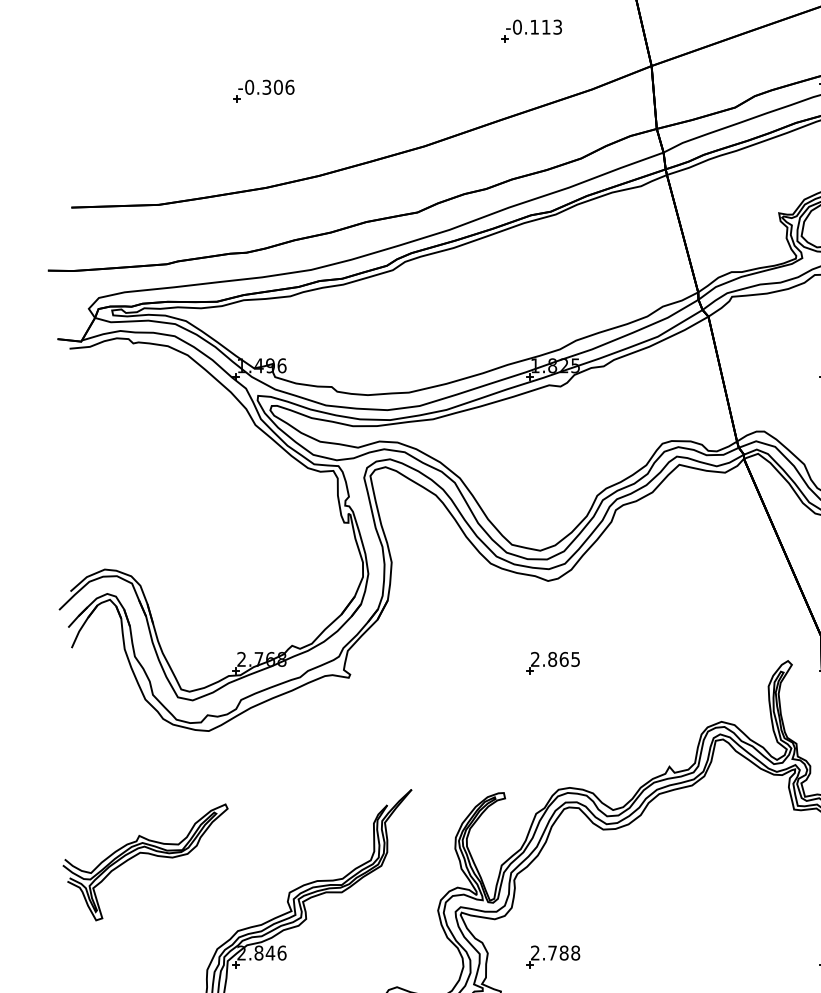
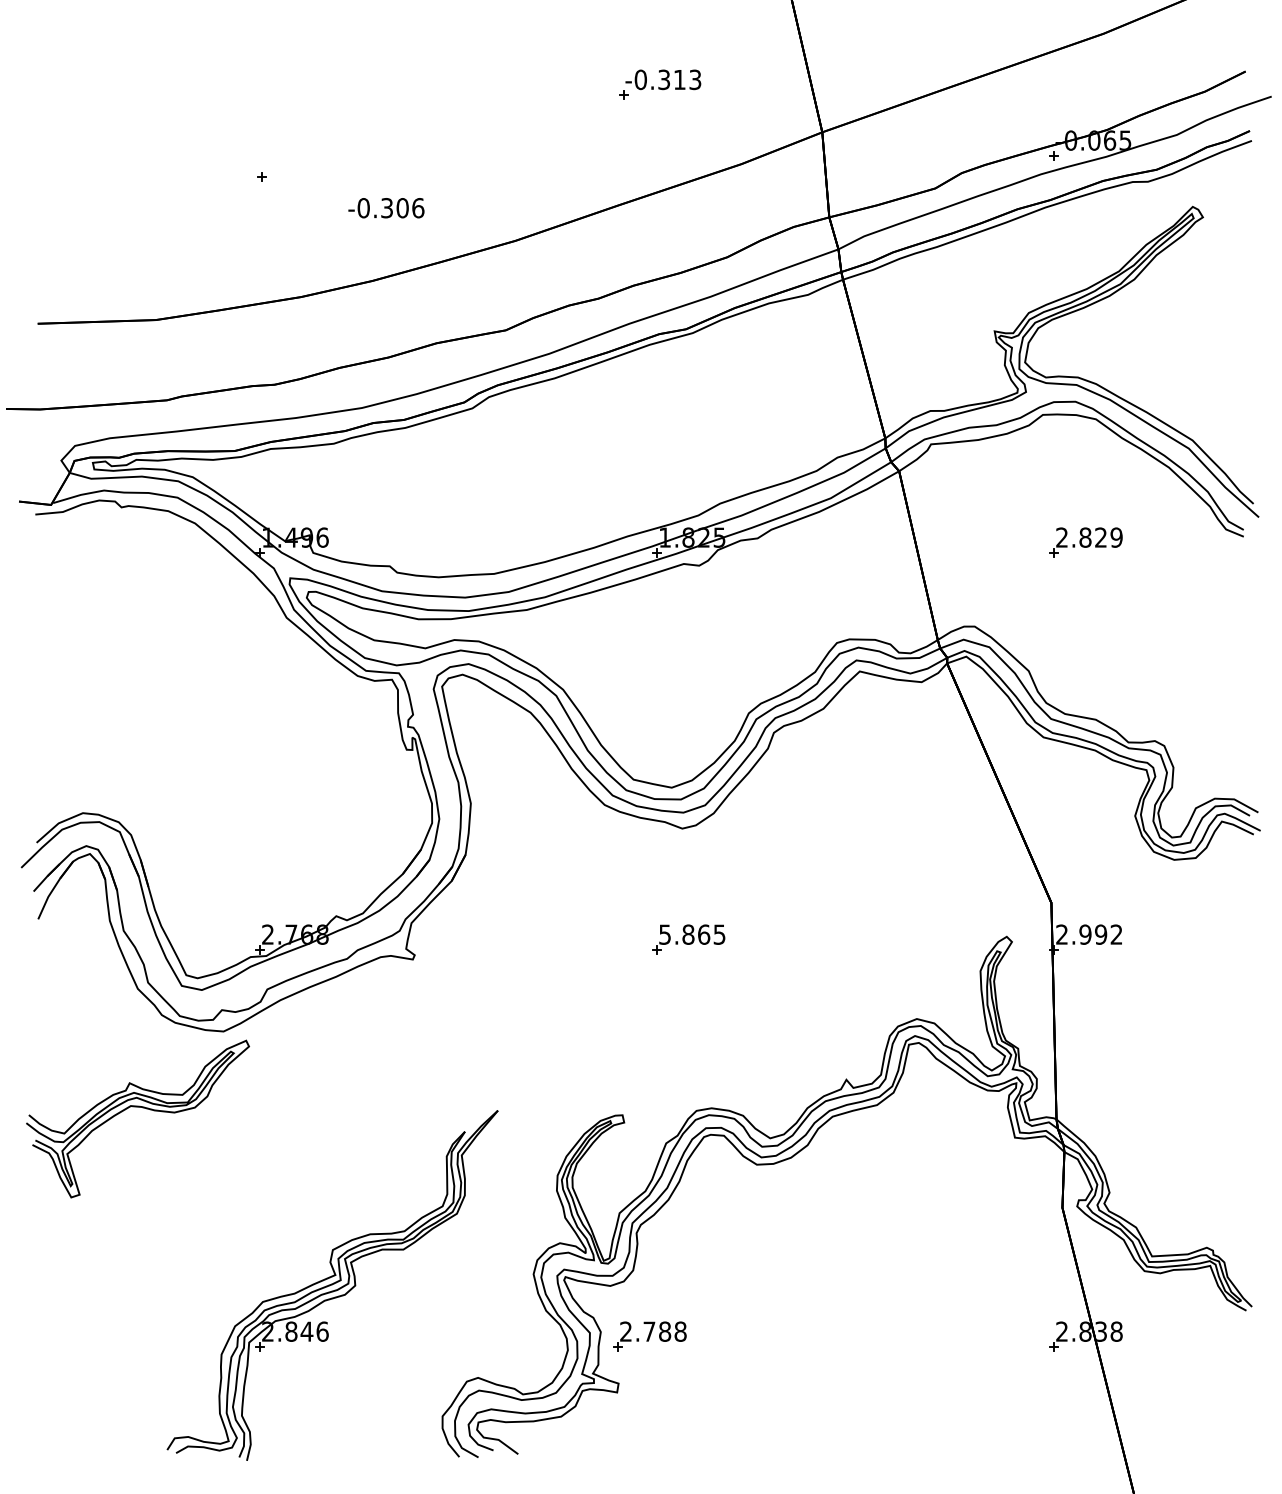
text: (534, 26) -> (663, 79), -0.113 -> -0.313
text: (266, 87) -> (386, 208), moved
text: (534, 659) -> (664, 934), 2.865 -> 5.865
part: (145, 853) -> (137, 1107), moved
part: (552, 956) -> (649, 1336), moved

